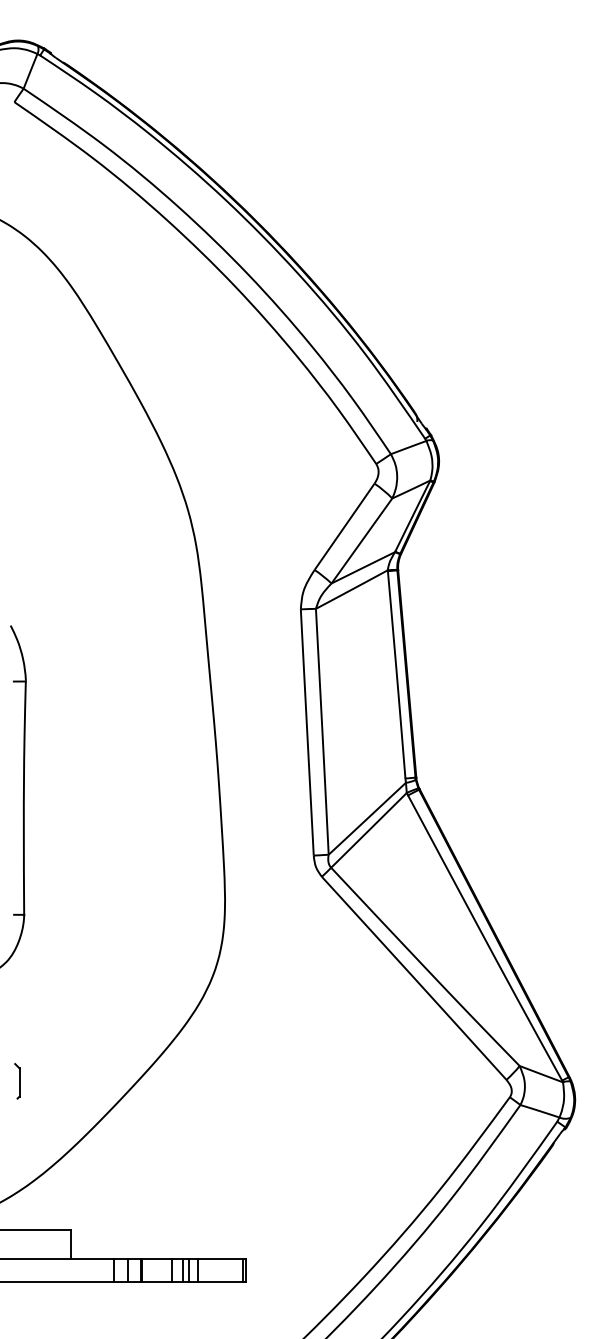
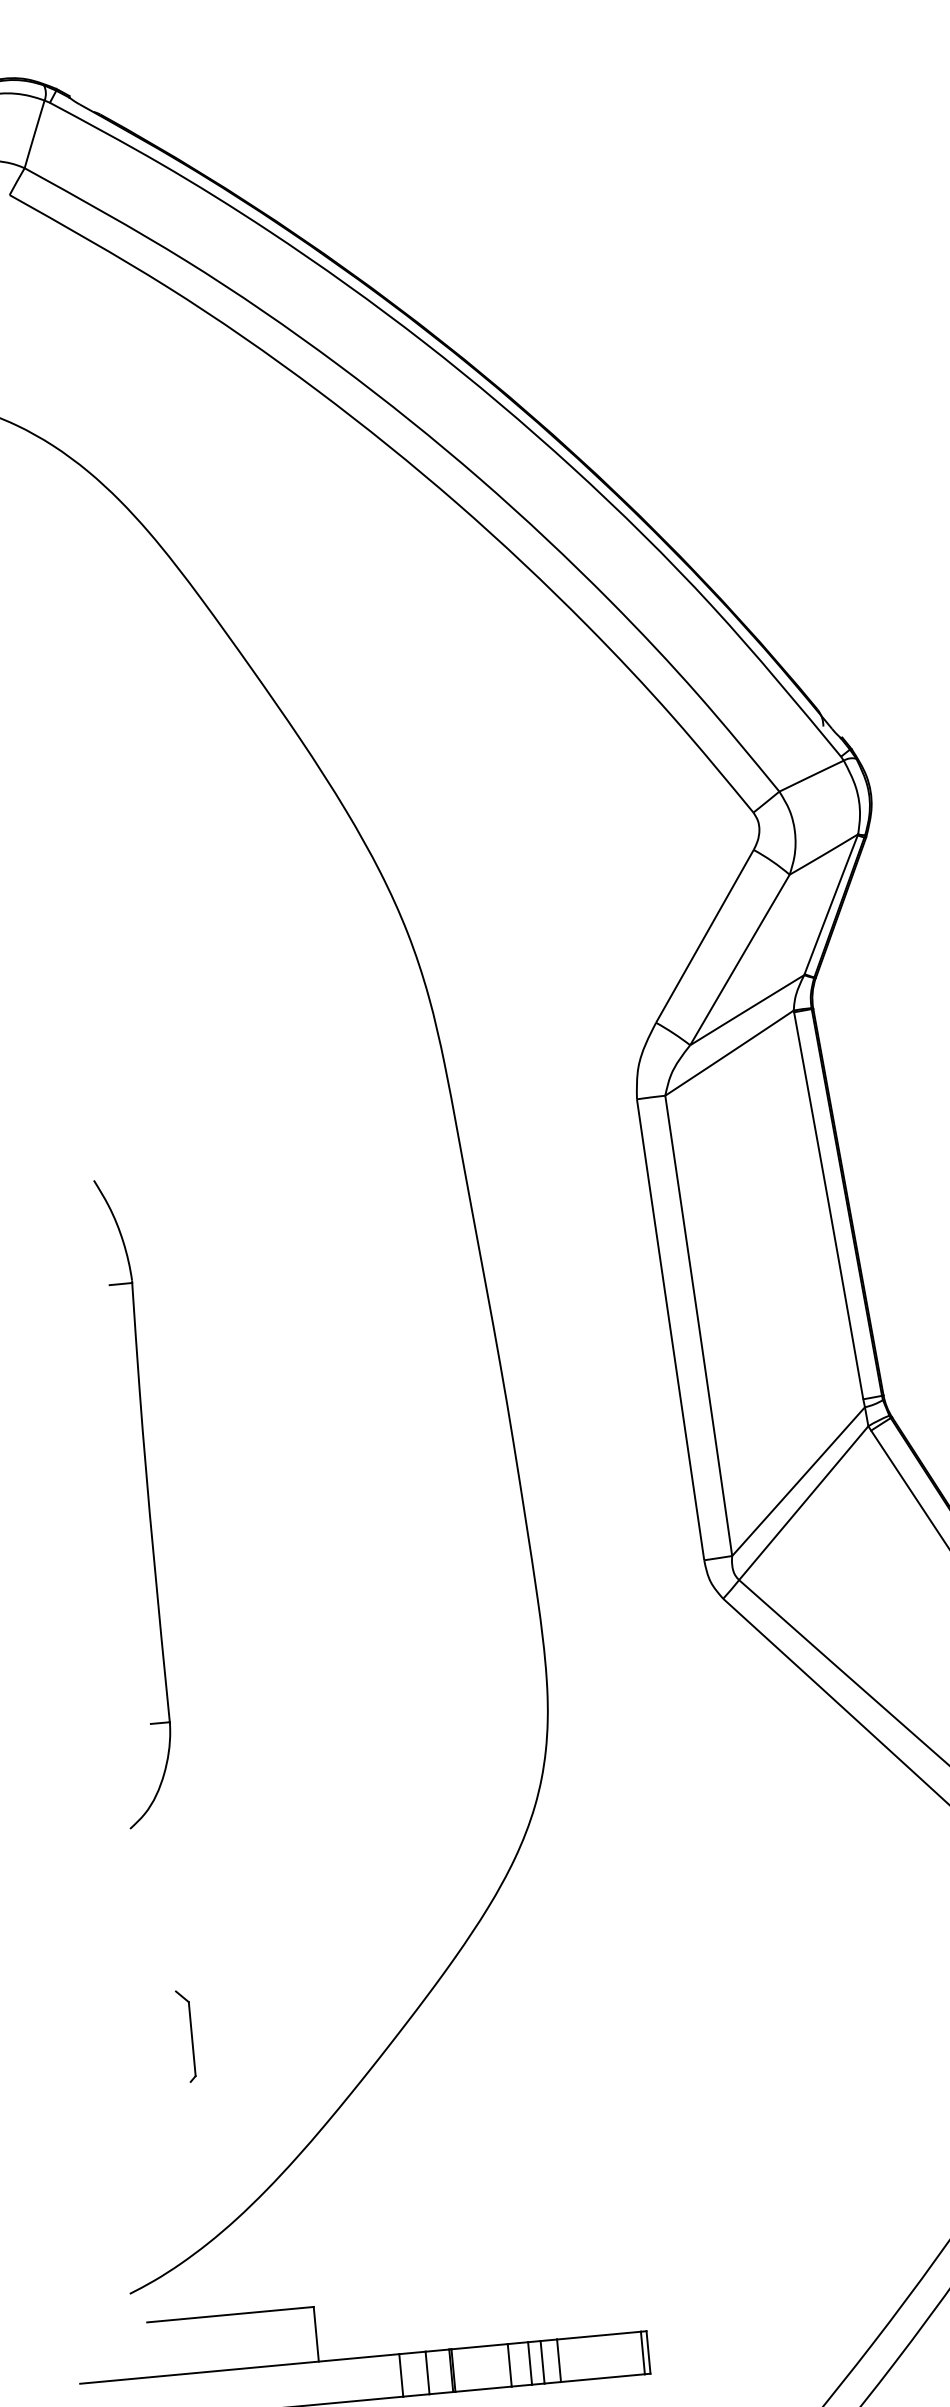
part: (17, 1081) -> (186, 2036), size x1.4

